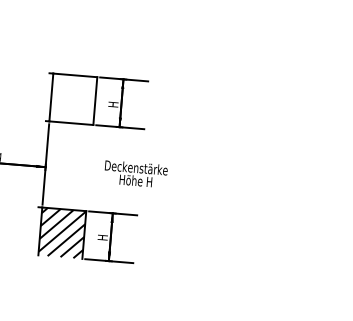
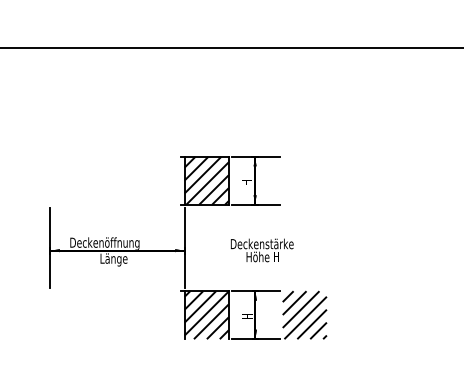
hatch: (73, 98) -> (206, 180), added
text: (135, 174) -> (261, 250), moved
hatch: (159, 241) -> (304, 315), added

